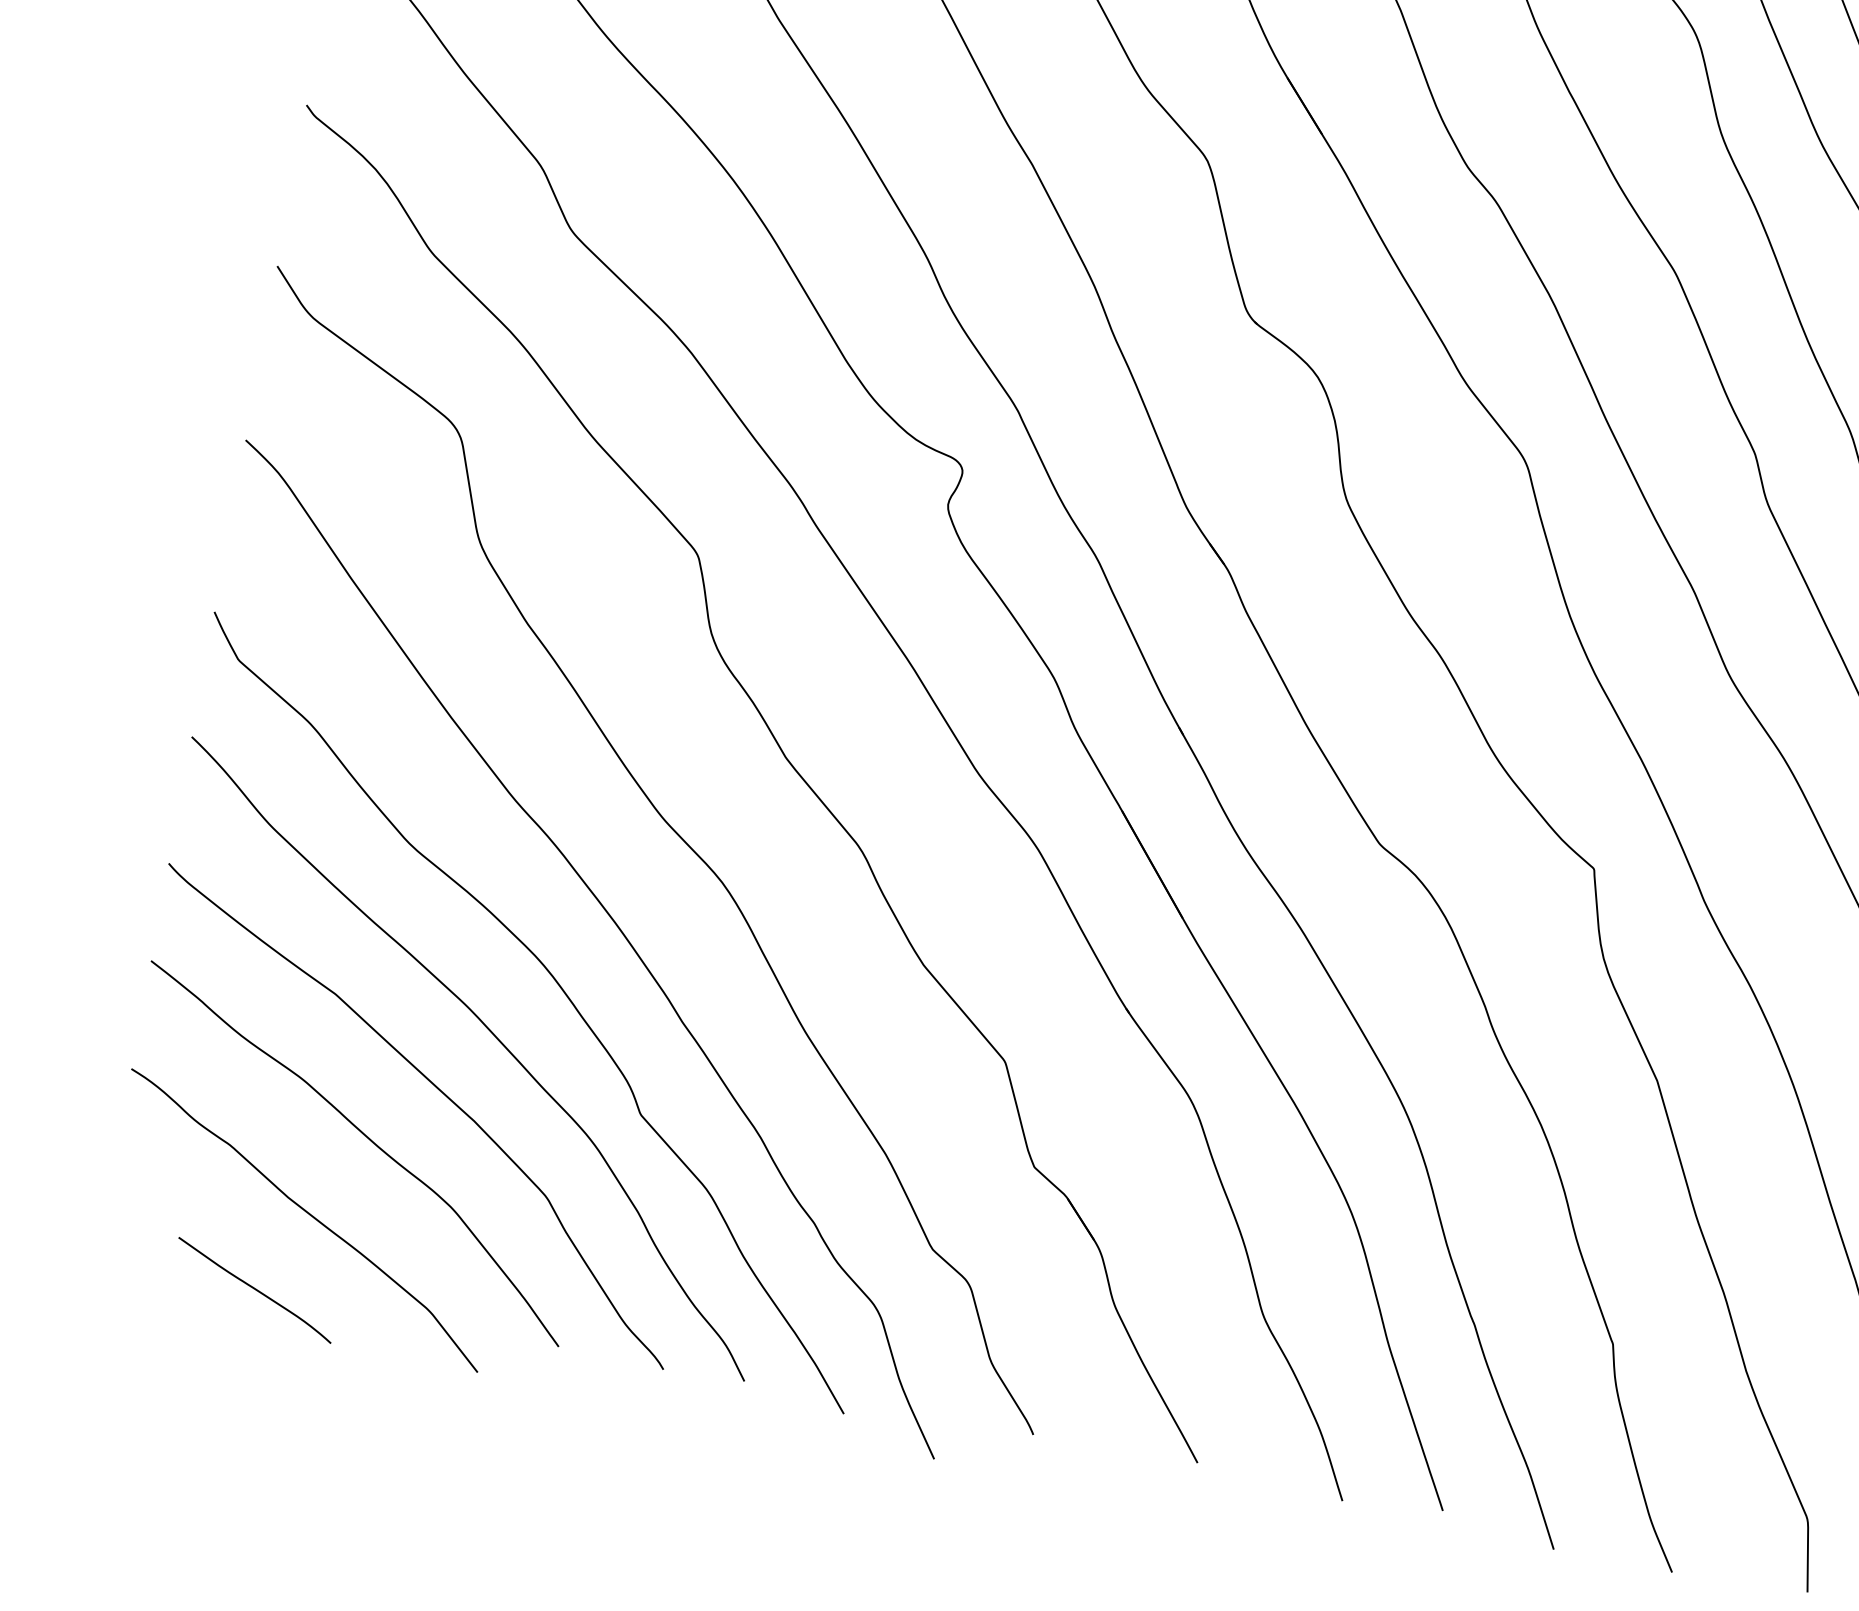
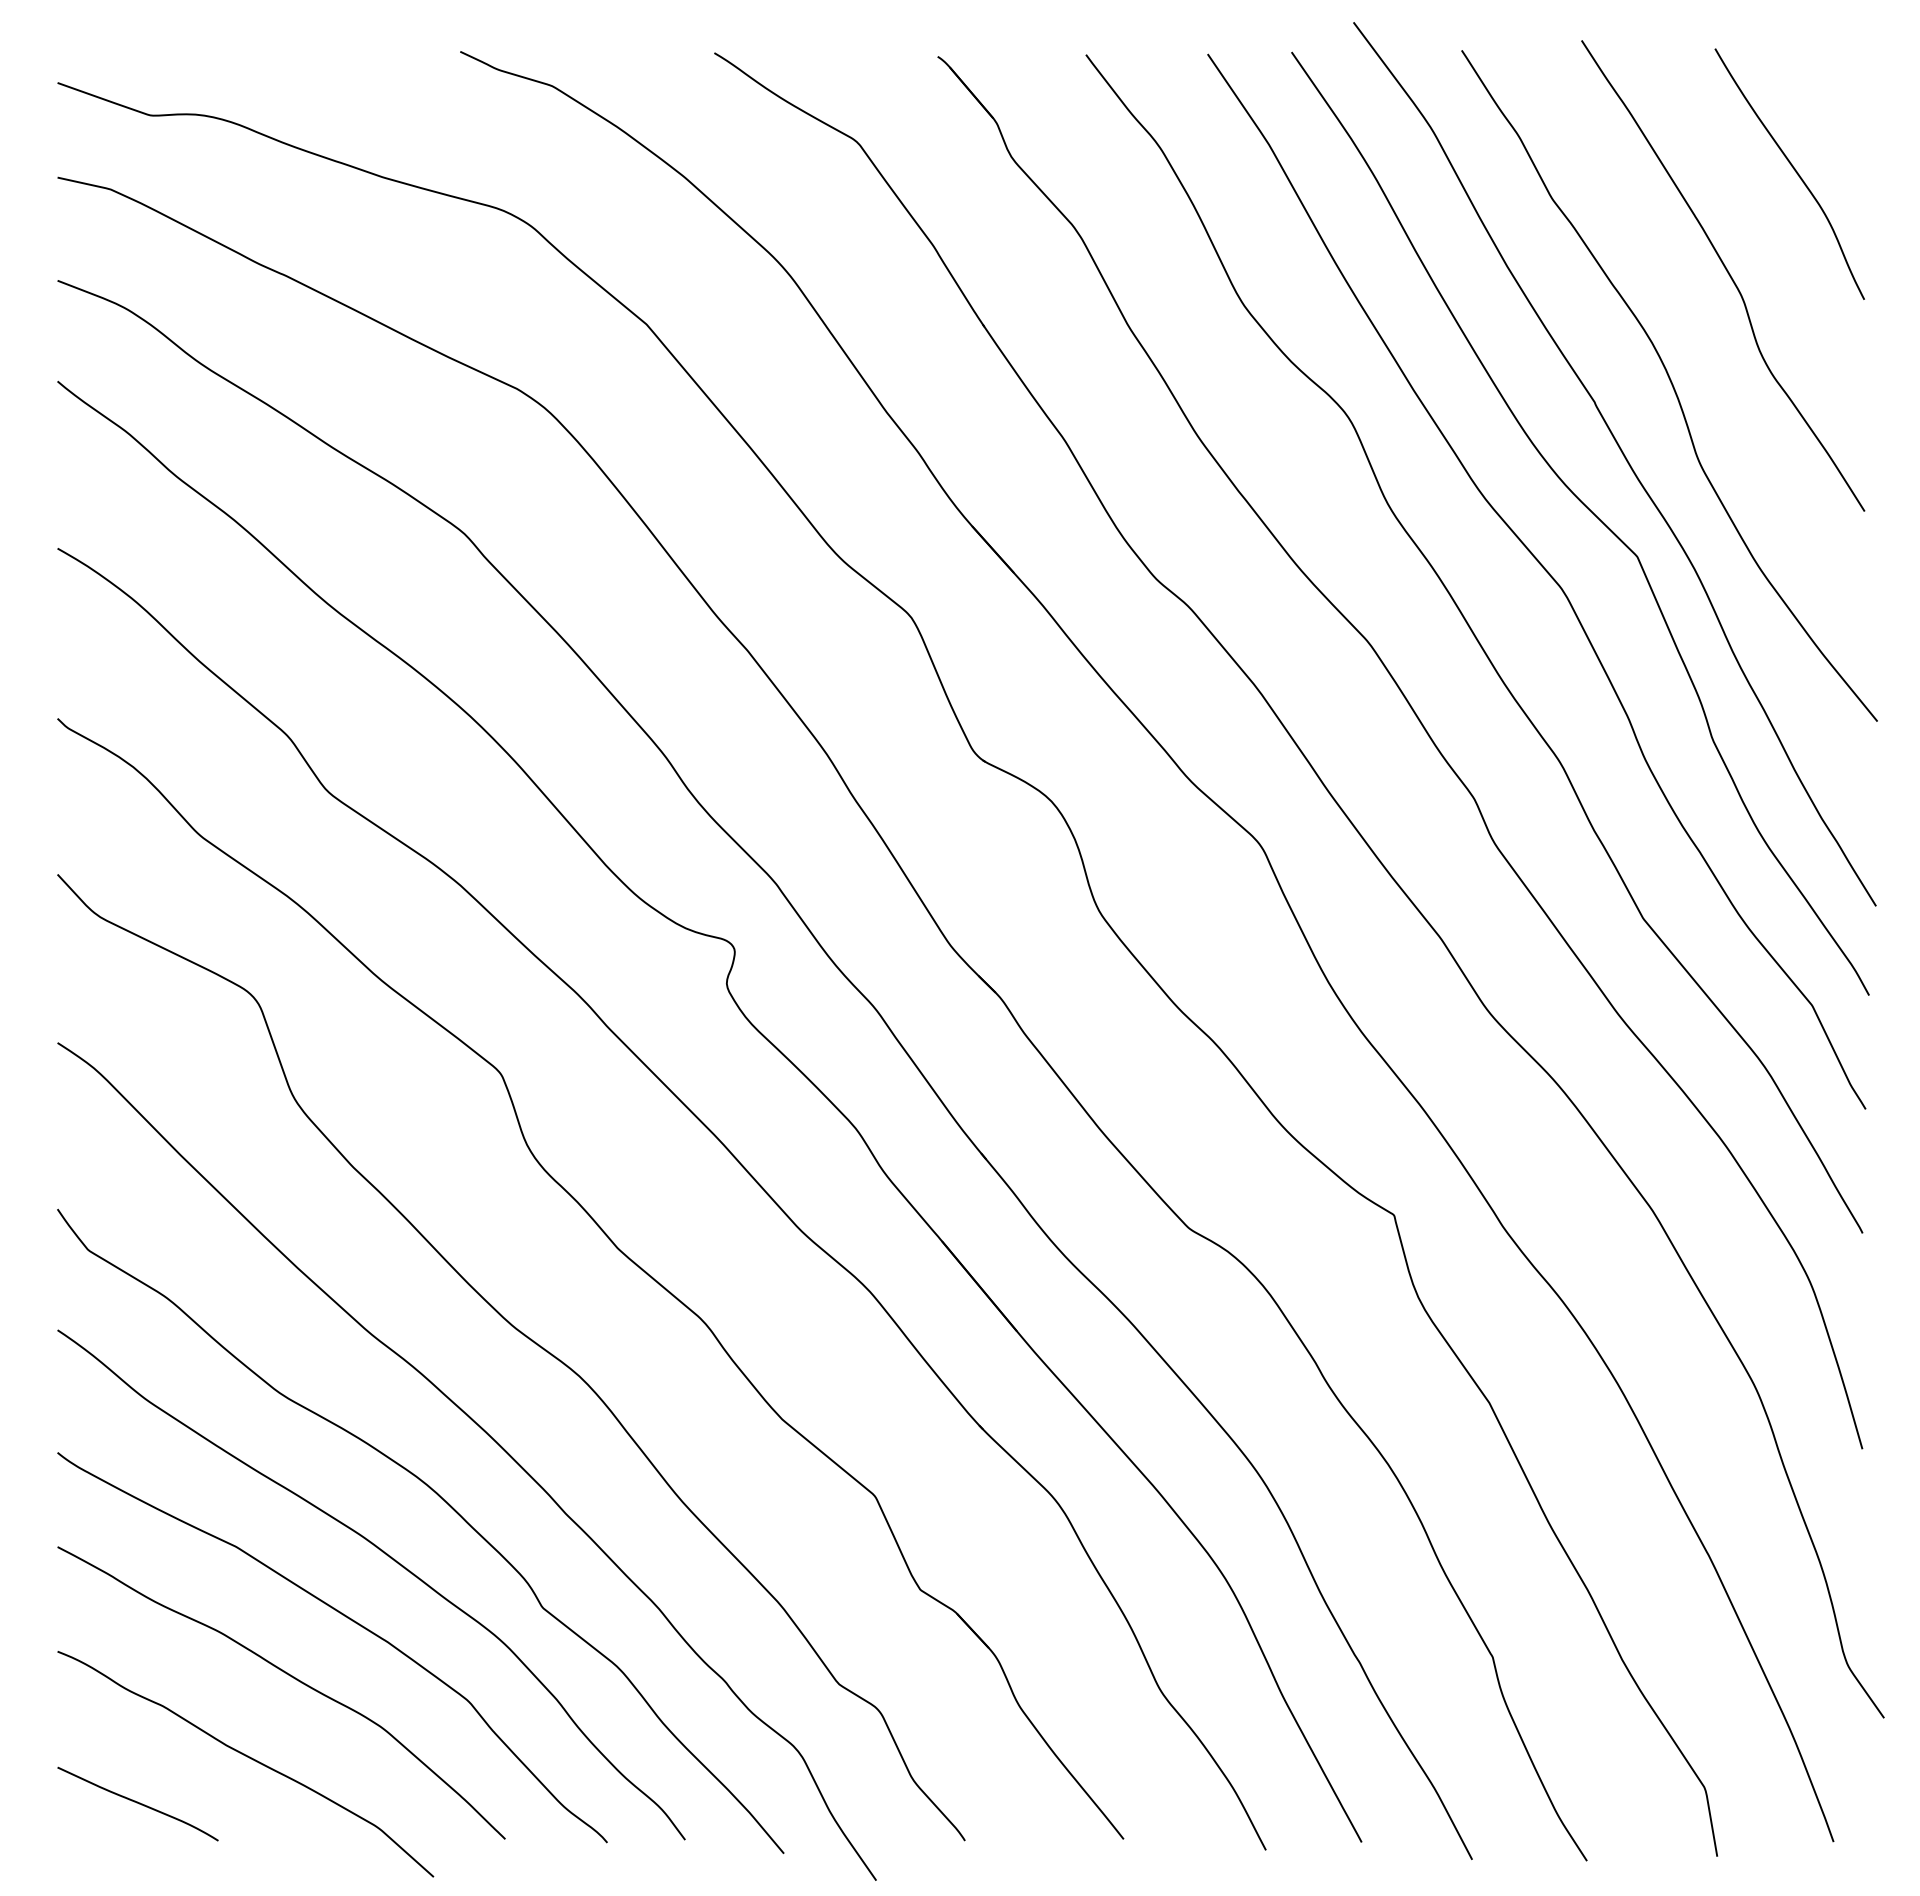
curve: (254, 1289) -> (137, 1803), moved

